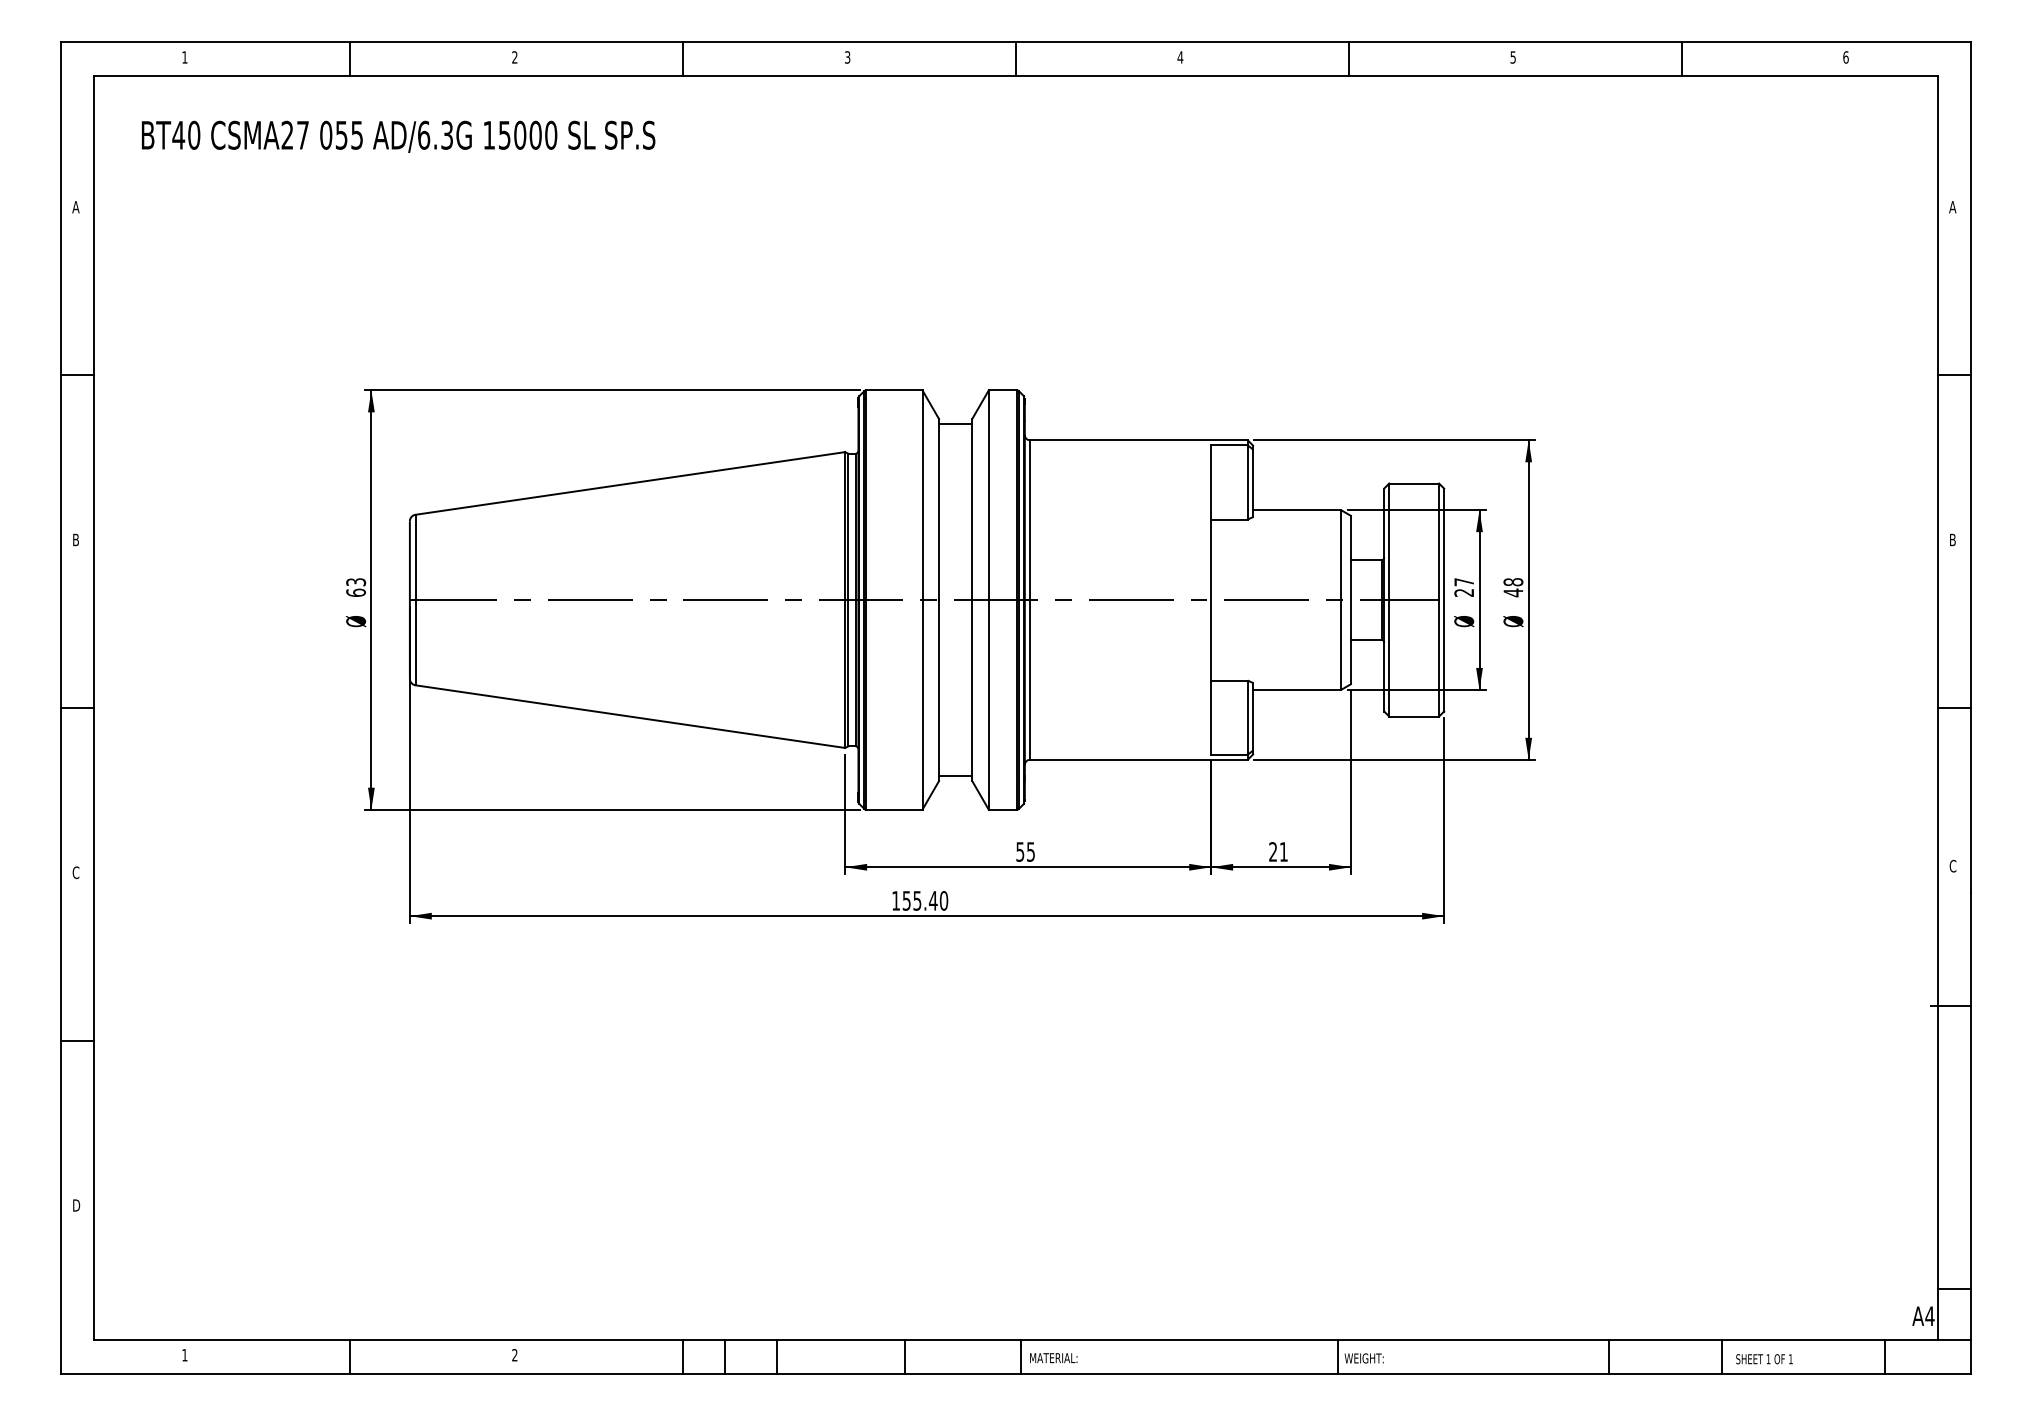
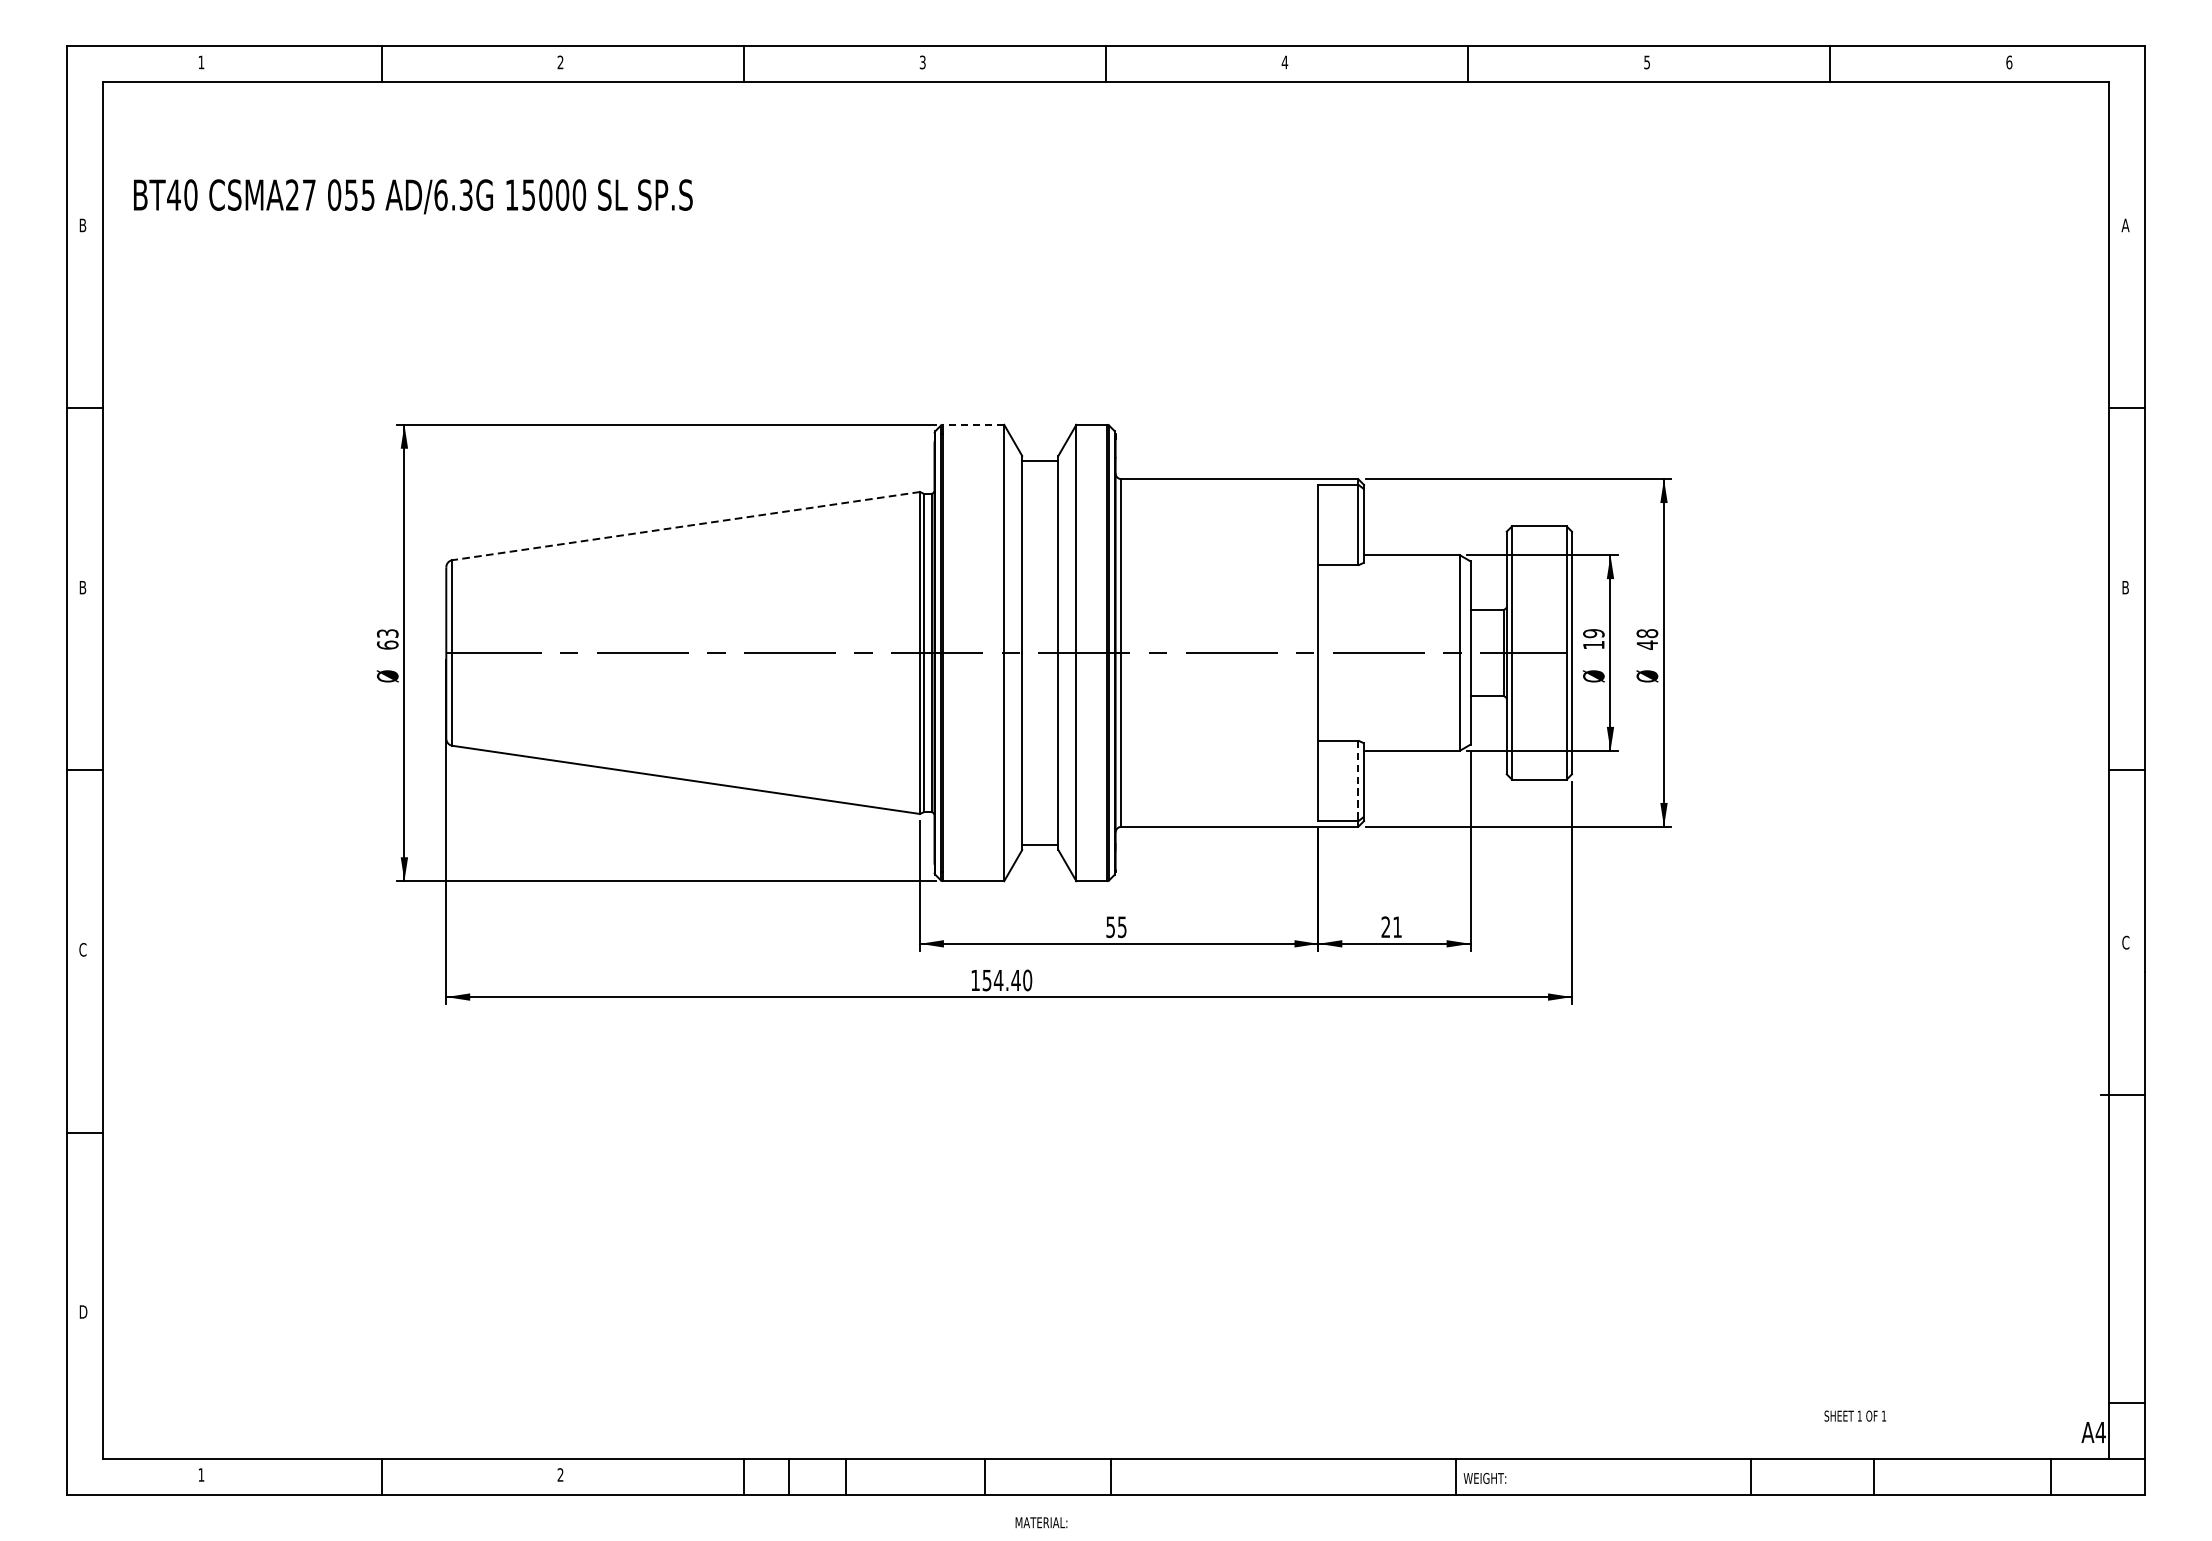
text: (398, 136) -> (413, 196), moved
text: (75, 207) -> (82, 225), A -> B
line: (893, 390) -> (972, 424), solid -> dashed
line: (629, 483) -> (685, 526), solid -> dashed
text: (1464, 587) -> (1594, 639), 27 -> 19
line: (1247, 718) -> (1357, 781), solid -> dashed
text: (917, 900) -> (998, 980), 155.40 -> 154.40
text: (1053, 1358) -> (1041, 1523), moved
text: (1764, 1359) -> (1855, 1416), moved

